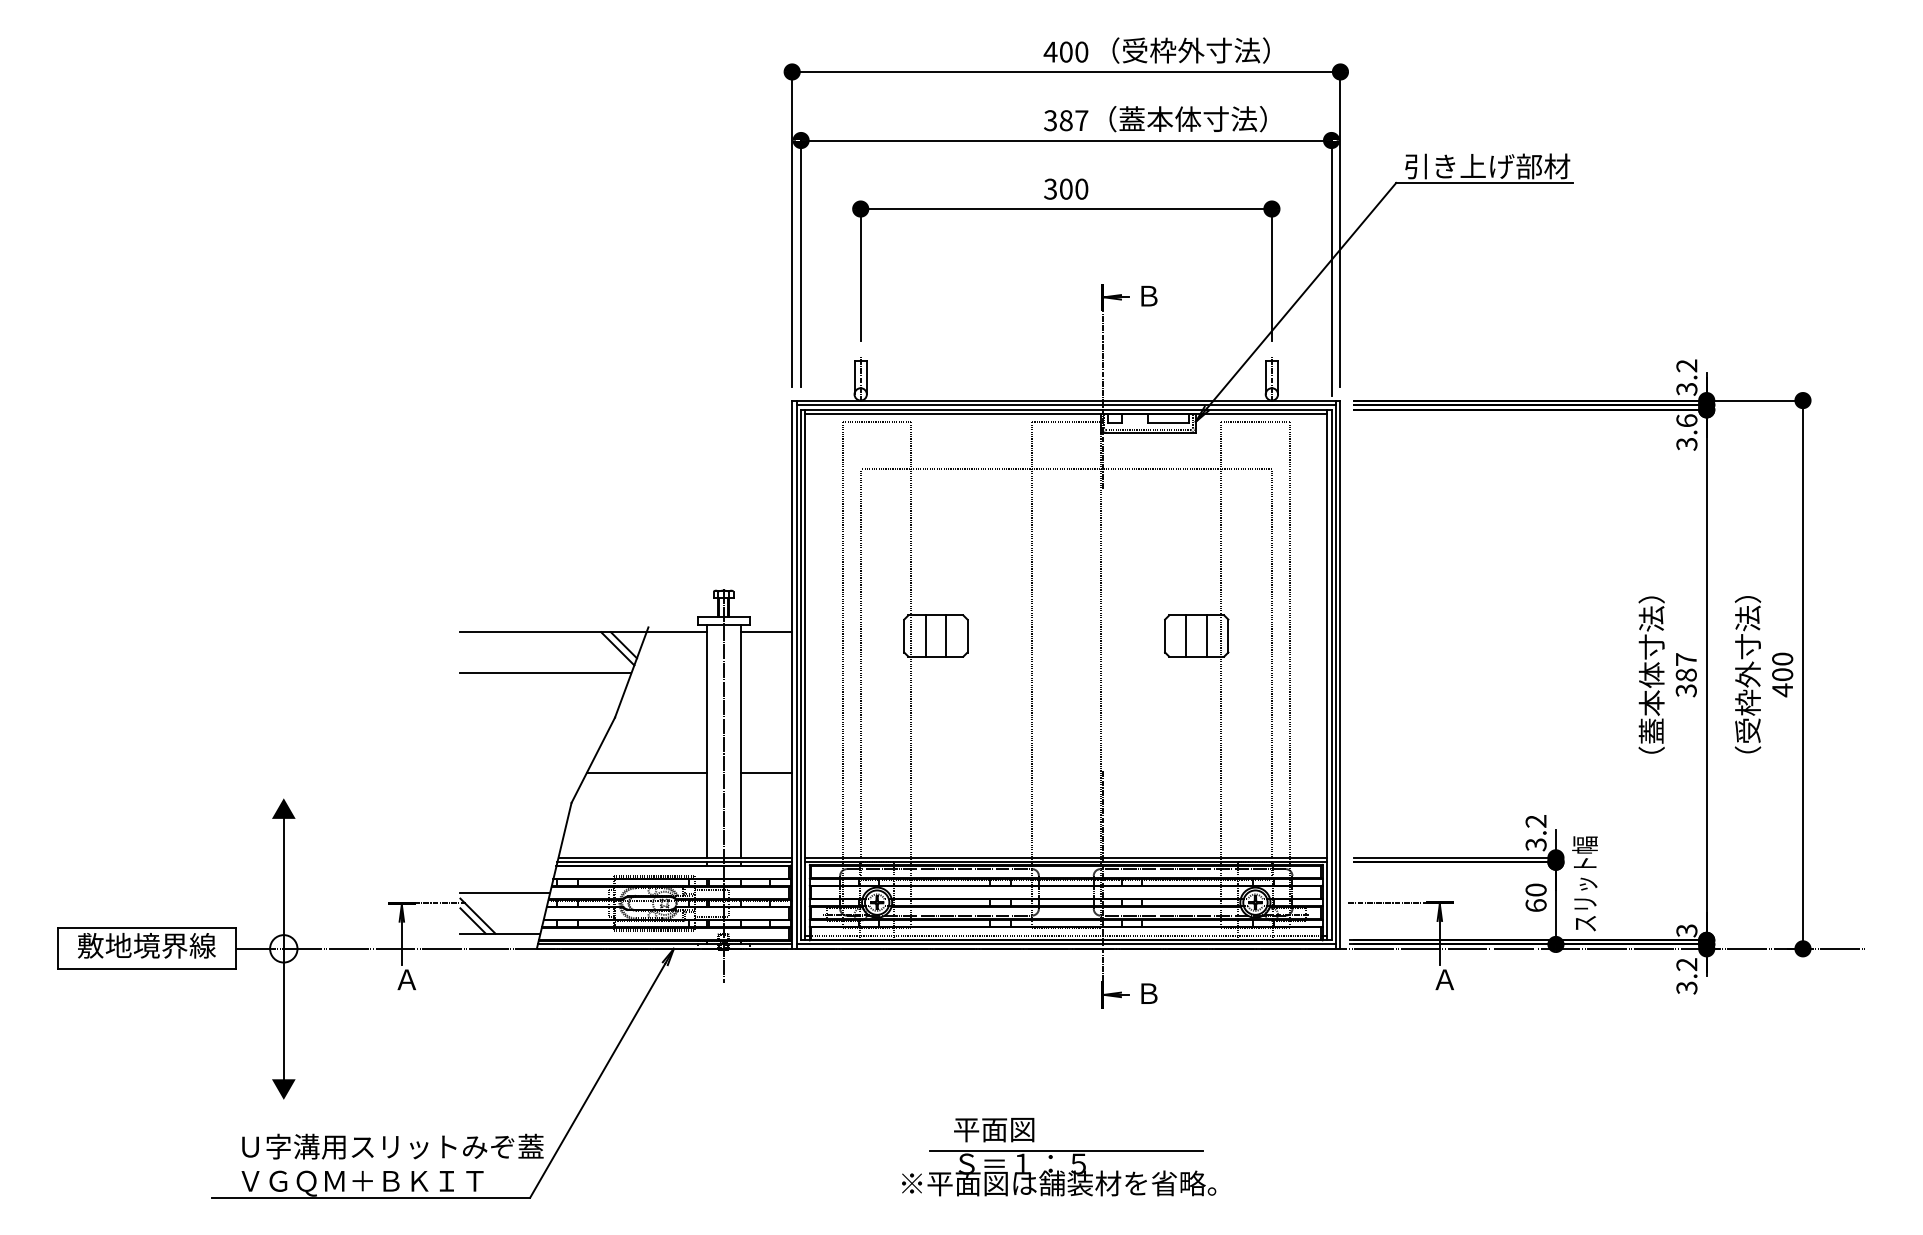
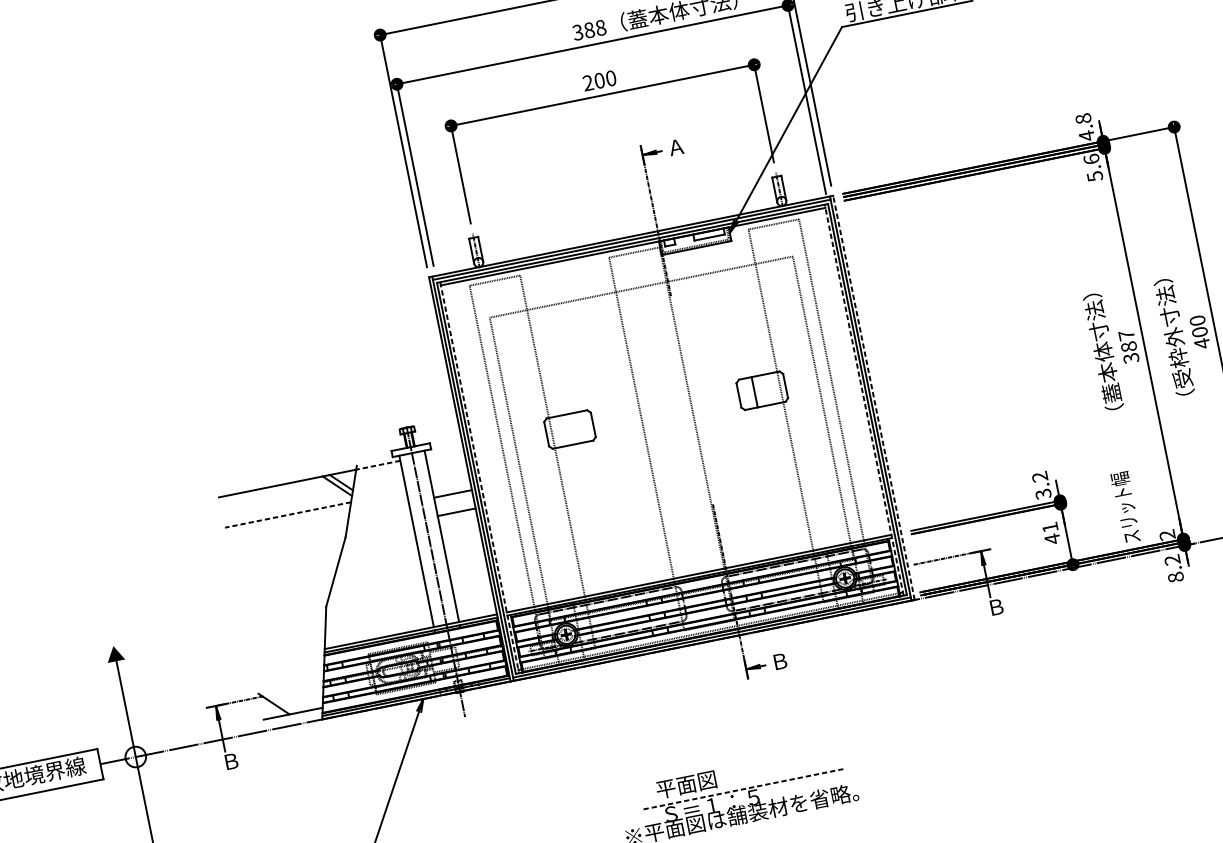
text: (1081, 120) -> (600, 27), 387 -> 388
text: (1050, 189) -> (588, 83), 300 -> 200
text: (1148, 295) -> (676, 146), Ｂ -> Ａ
text: (1686, 377) -> (1084, 127), 3.2 -> 4.8
text: (1686, 443) -> (1094, 176), 3.6 -> 5.6
line: (676, 632) -> (378, 465), solid -> dashed
line: (766, 632) -> (453, 494), moved
line: (925, 635) -> (562, 430), removed
line: (946, 635) -> (577, 427), removed
line: (1207, 635) -> (770, 388), removed
line: (545, 673) -> (287, 515), solid -> dashed
line: (1327, 674) -> (864, 399), solid -> dashed
line: (1340, 674) -> (873, 397), solid -> dashed
line: (805, 675) -> (479, 478), solid -> dashed
line: (646, 773) -> (377, 573), removed
line: (766, 773) -> (456, 512), moved
text: (1584, 883) -> (1125, 507), moved
line: (505, 892) -> (290, 682), removed
text: (1535, 897) -> (1050, 533), 60 -> 41
line: (472, 920) -> (270, 708), removed
text: (1686, 930) -> (1167, 535), 3 -> 2
text: (406, 979) -> (230, 761), Ａ -> Ｂ
text: (1444, 979) -> (995, 607), Ａ -> Ｂ
text: (1686, 987) -> (1175, 577), 3.2 -> 8.2
line: (1066, 1150) -> (742, 789), solid -> dashed

